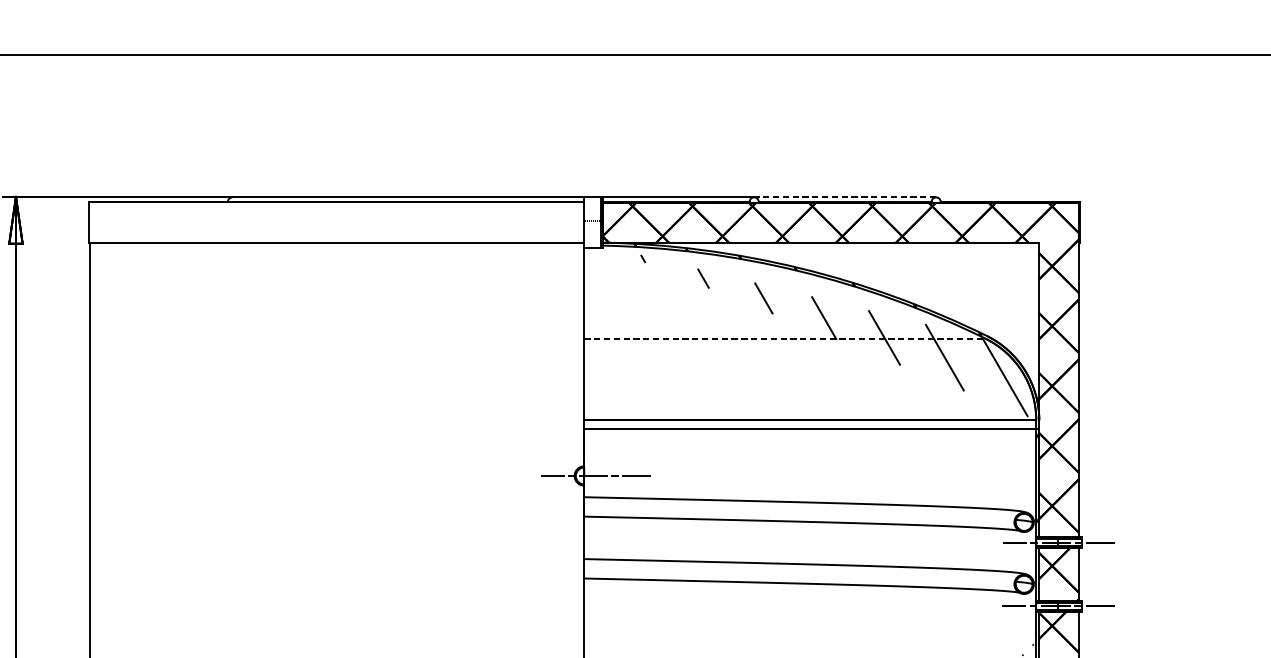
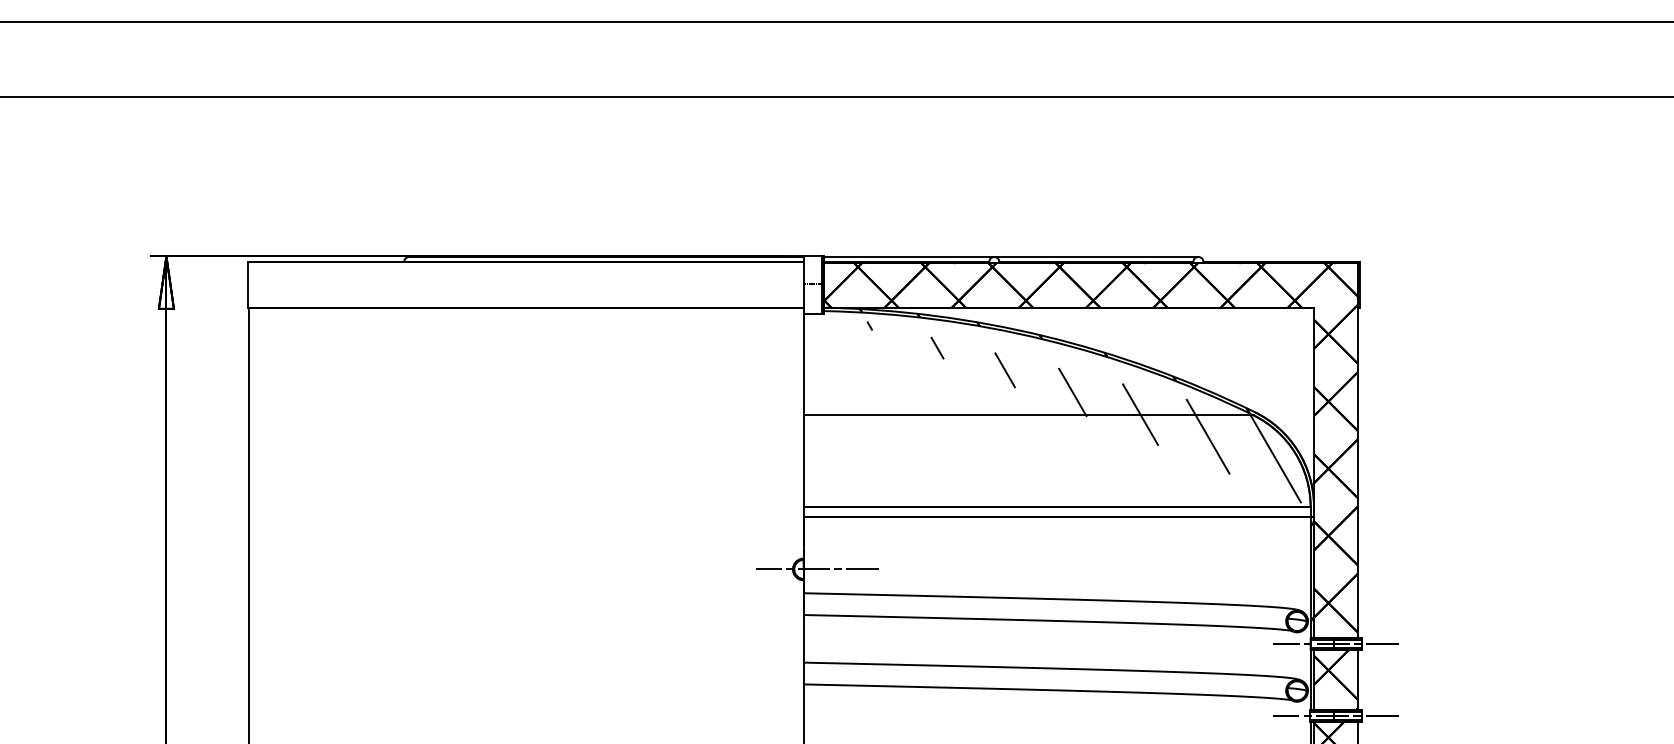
line: (844, 197) -> (1095, 257), dashed -> solid
line: (784, 338) -> (1028, 415), dashed -> solid

